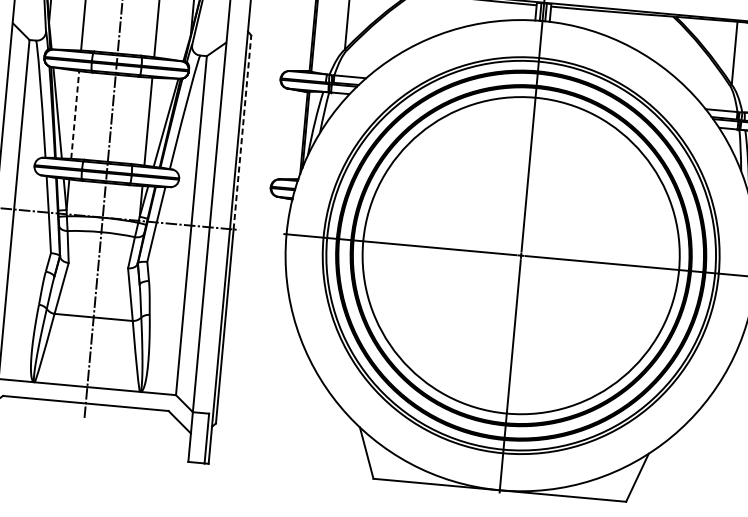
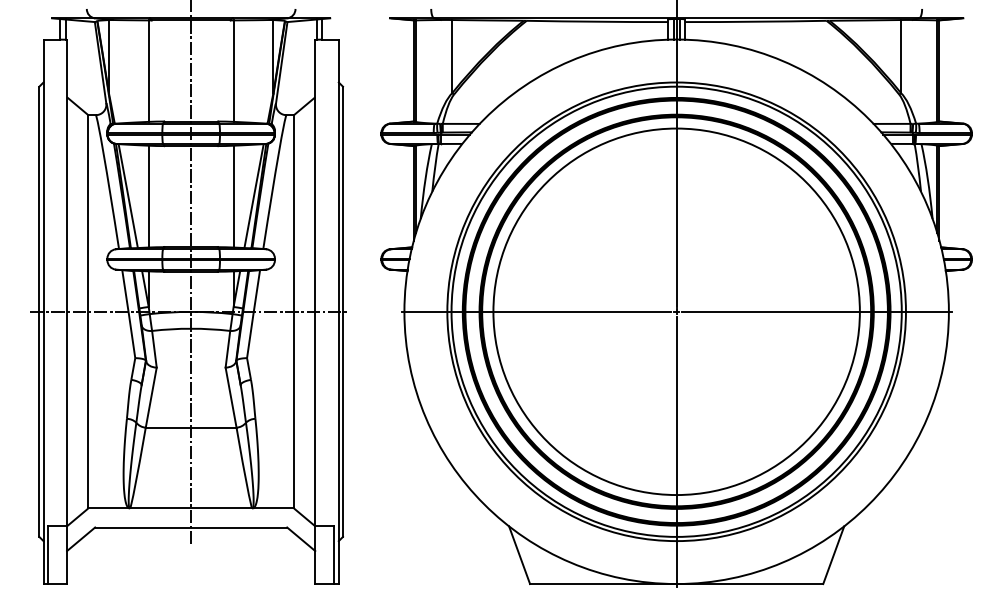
line: (75, 114) -> (148, 196), dashed -> solid
line: (242, 132) -> (343, 199), dashed -> solid

